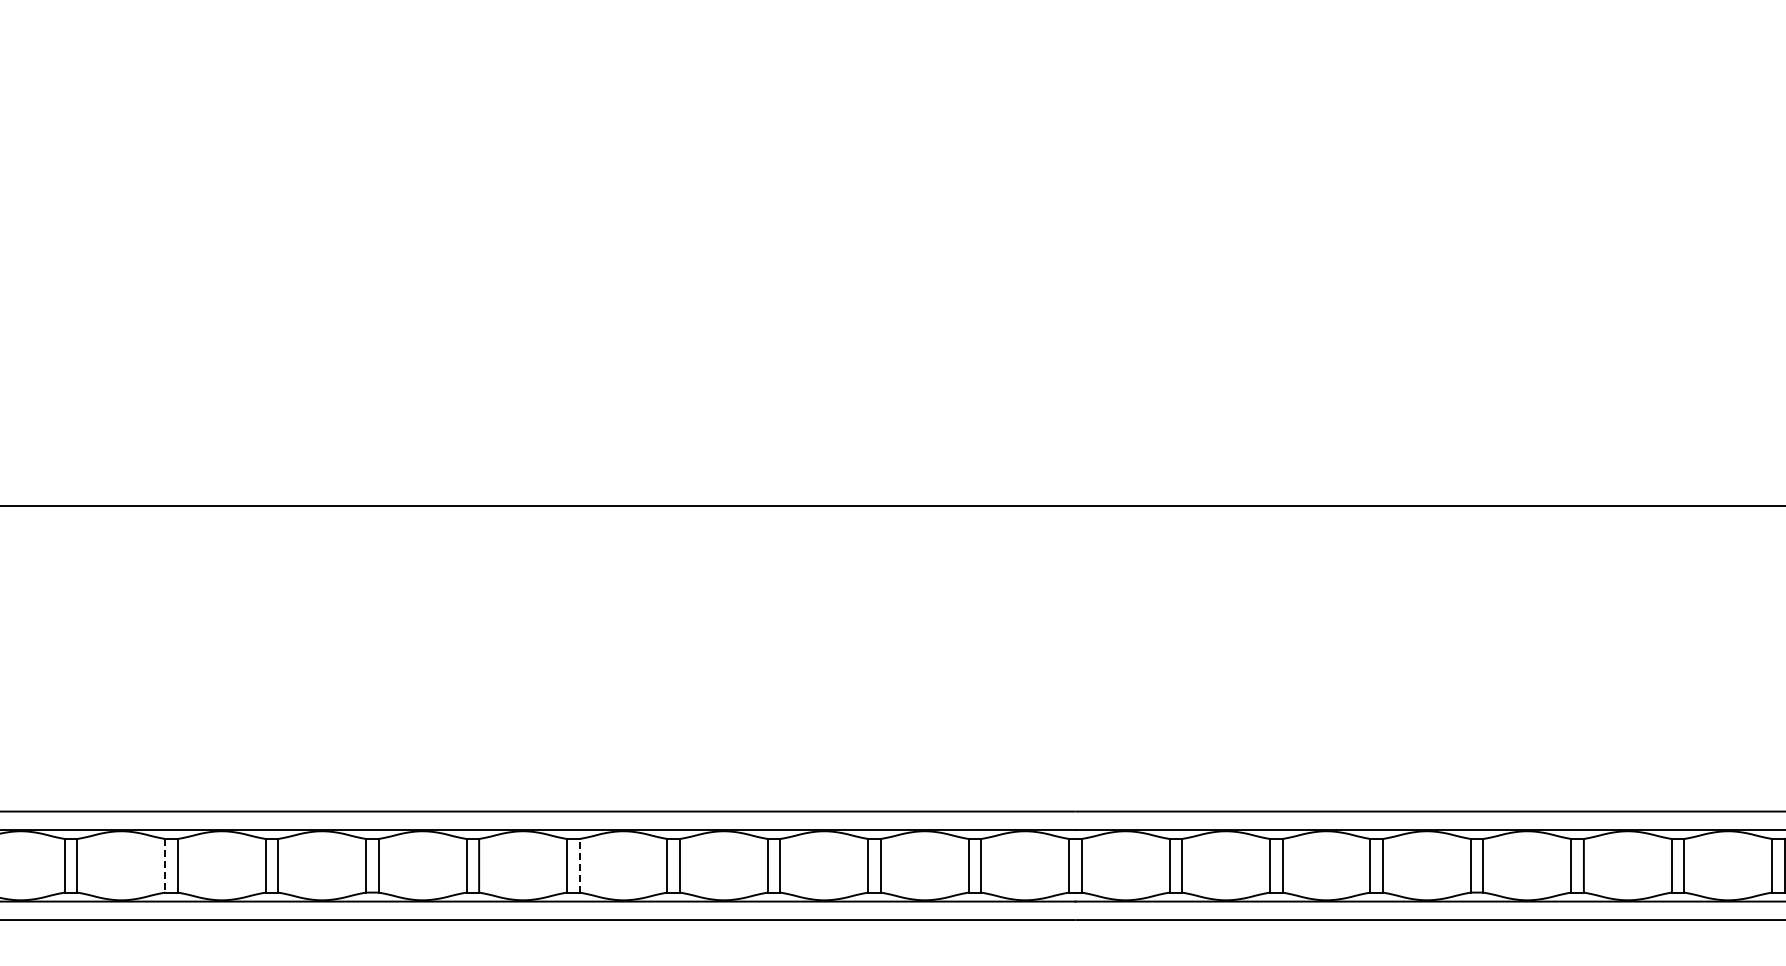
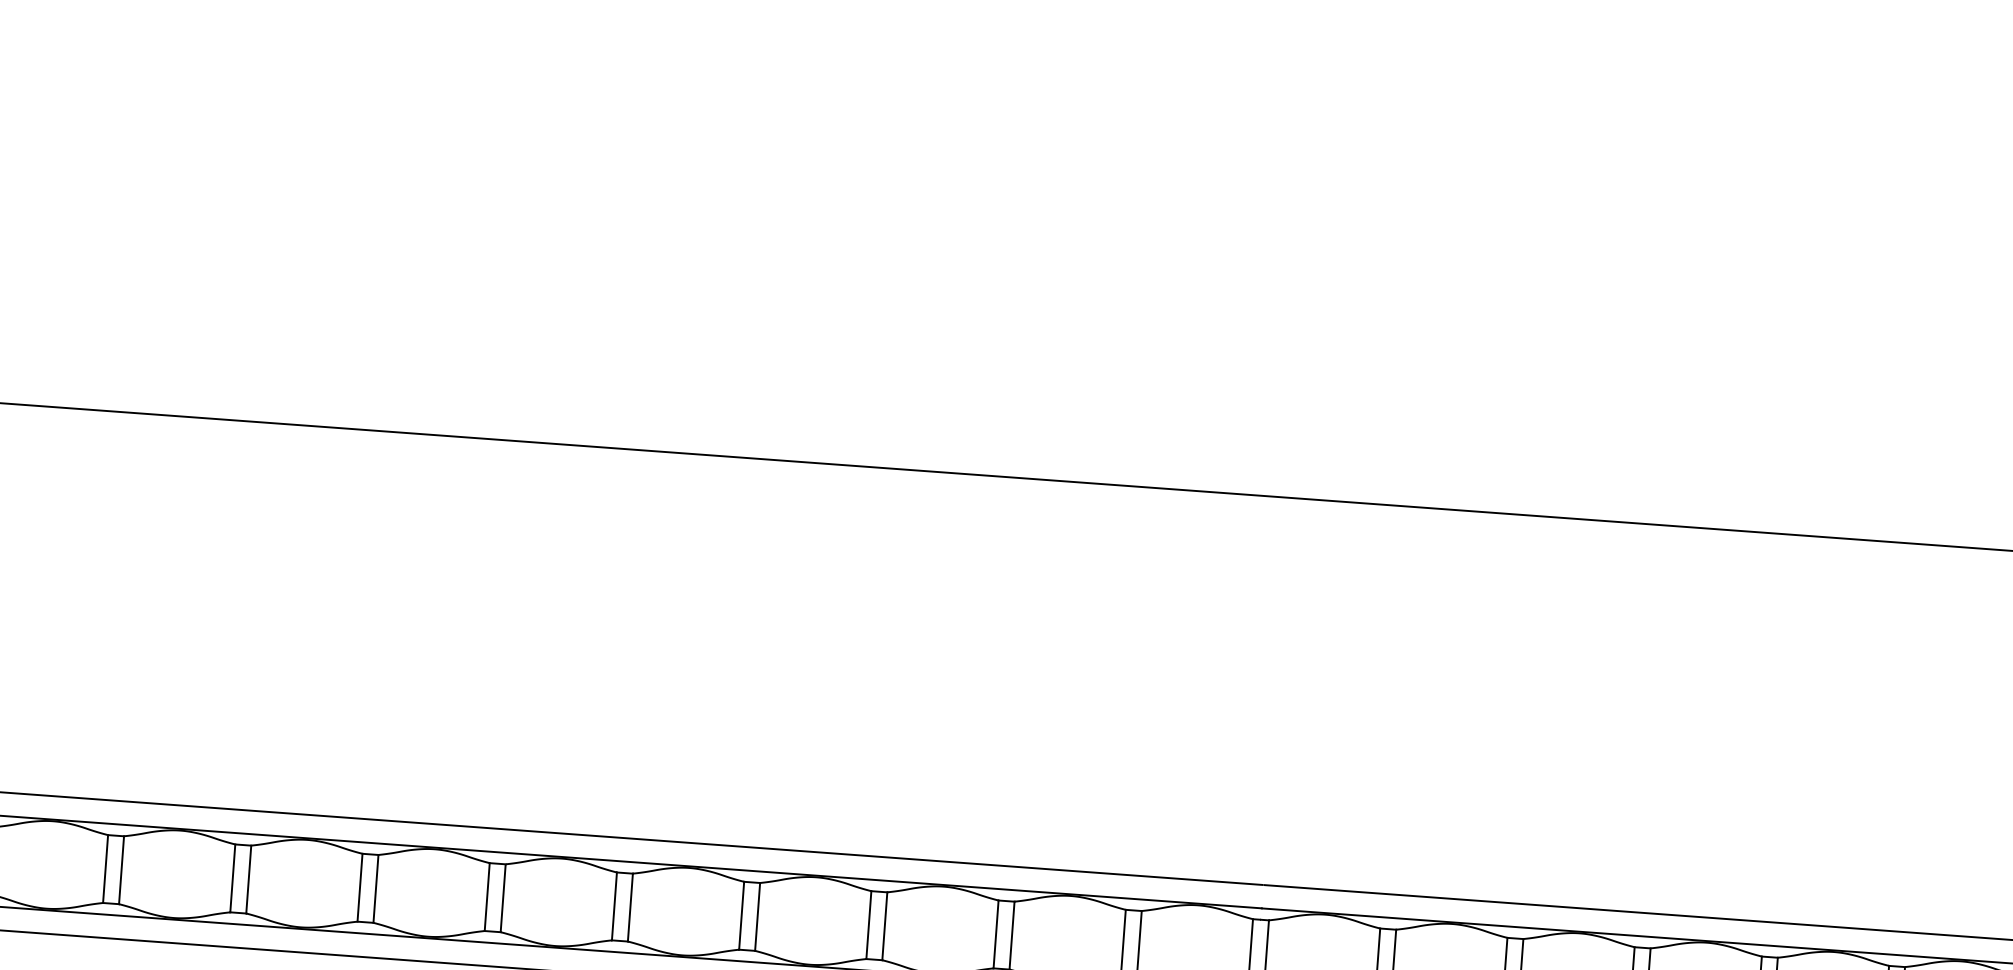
line: (165, 865) -> (105, 868), dashed -> solid
line: (579, 865) -> (630, 907), dashed -> solid

